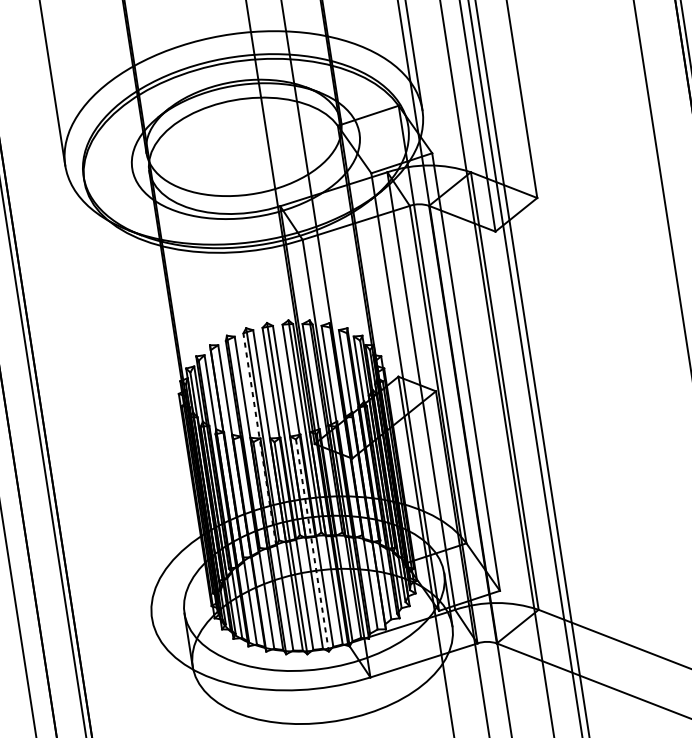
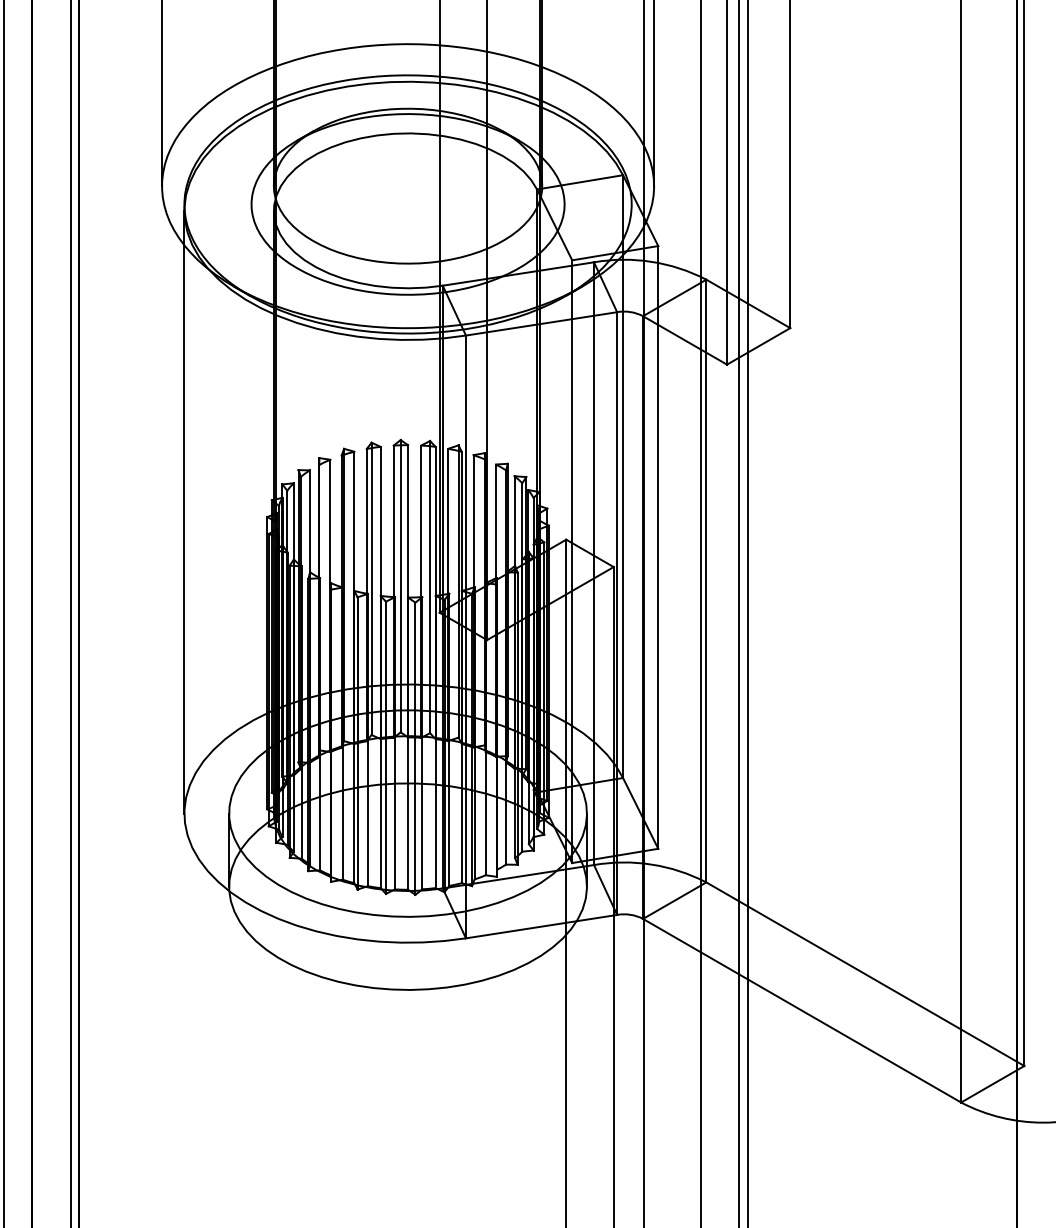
line: (118, 399) -> (184, 511), added
line: (259, 439) -> (366, 594), dashed -> solid
line: (312, 546) -> (415, 749), dashed -> solid

